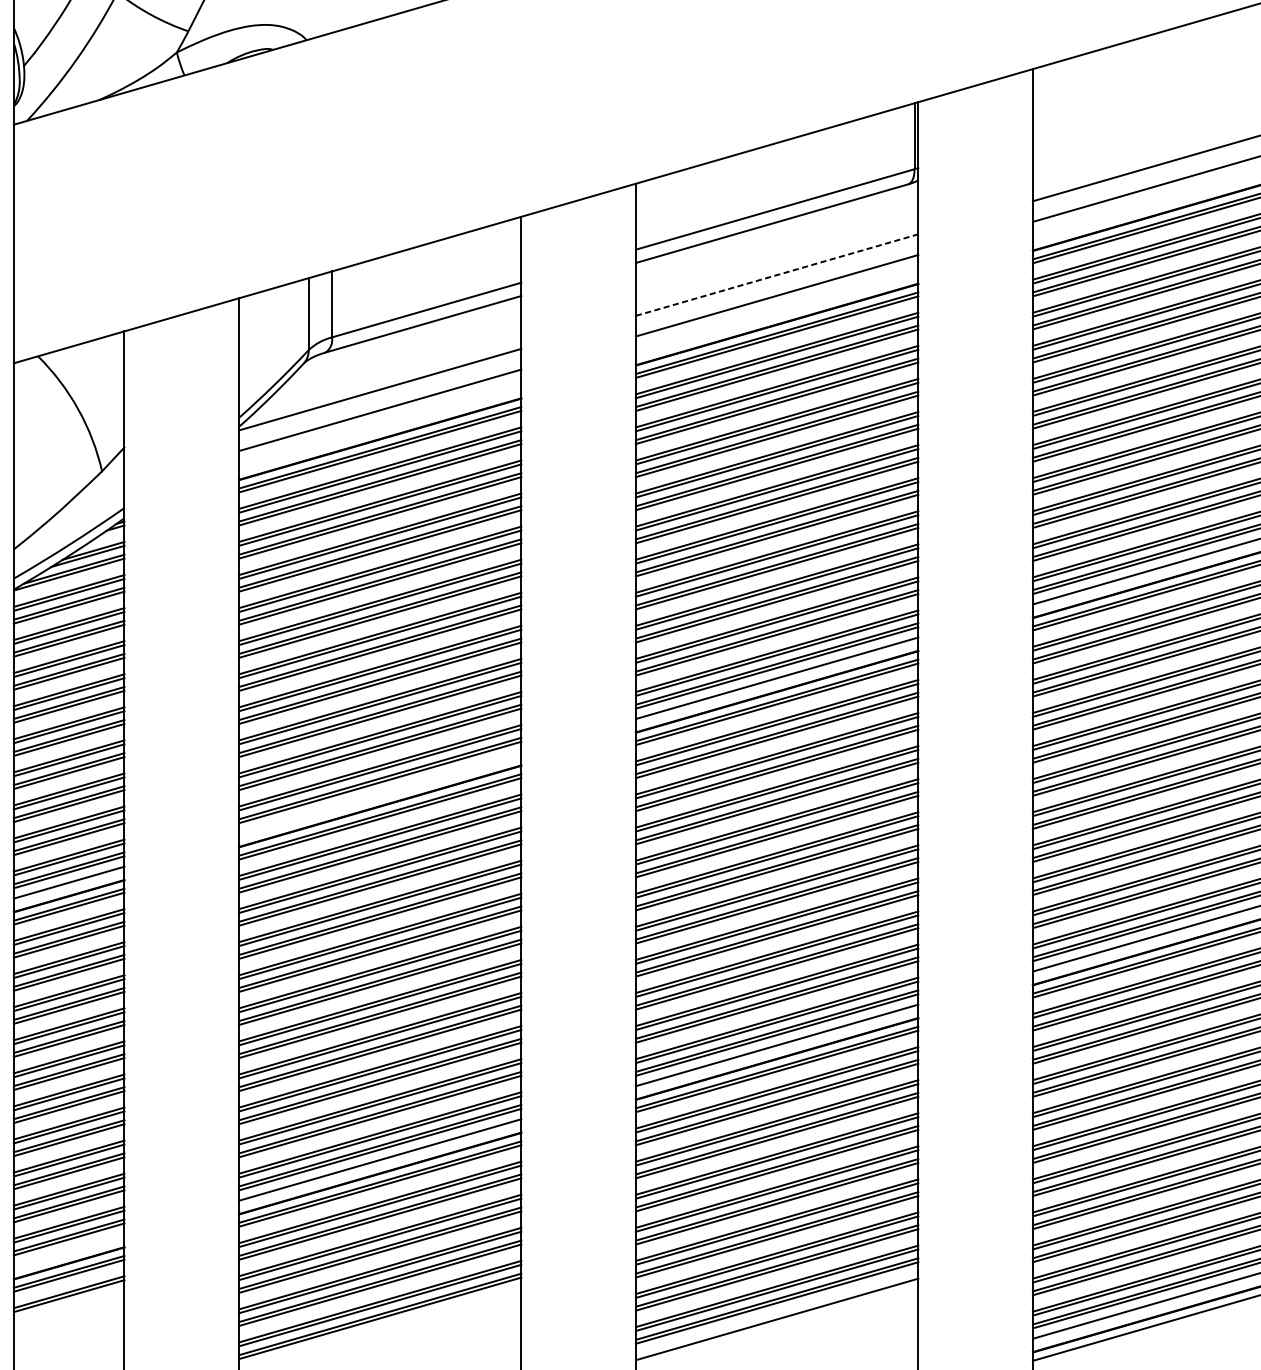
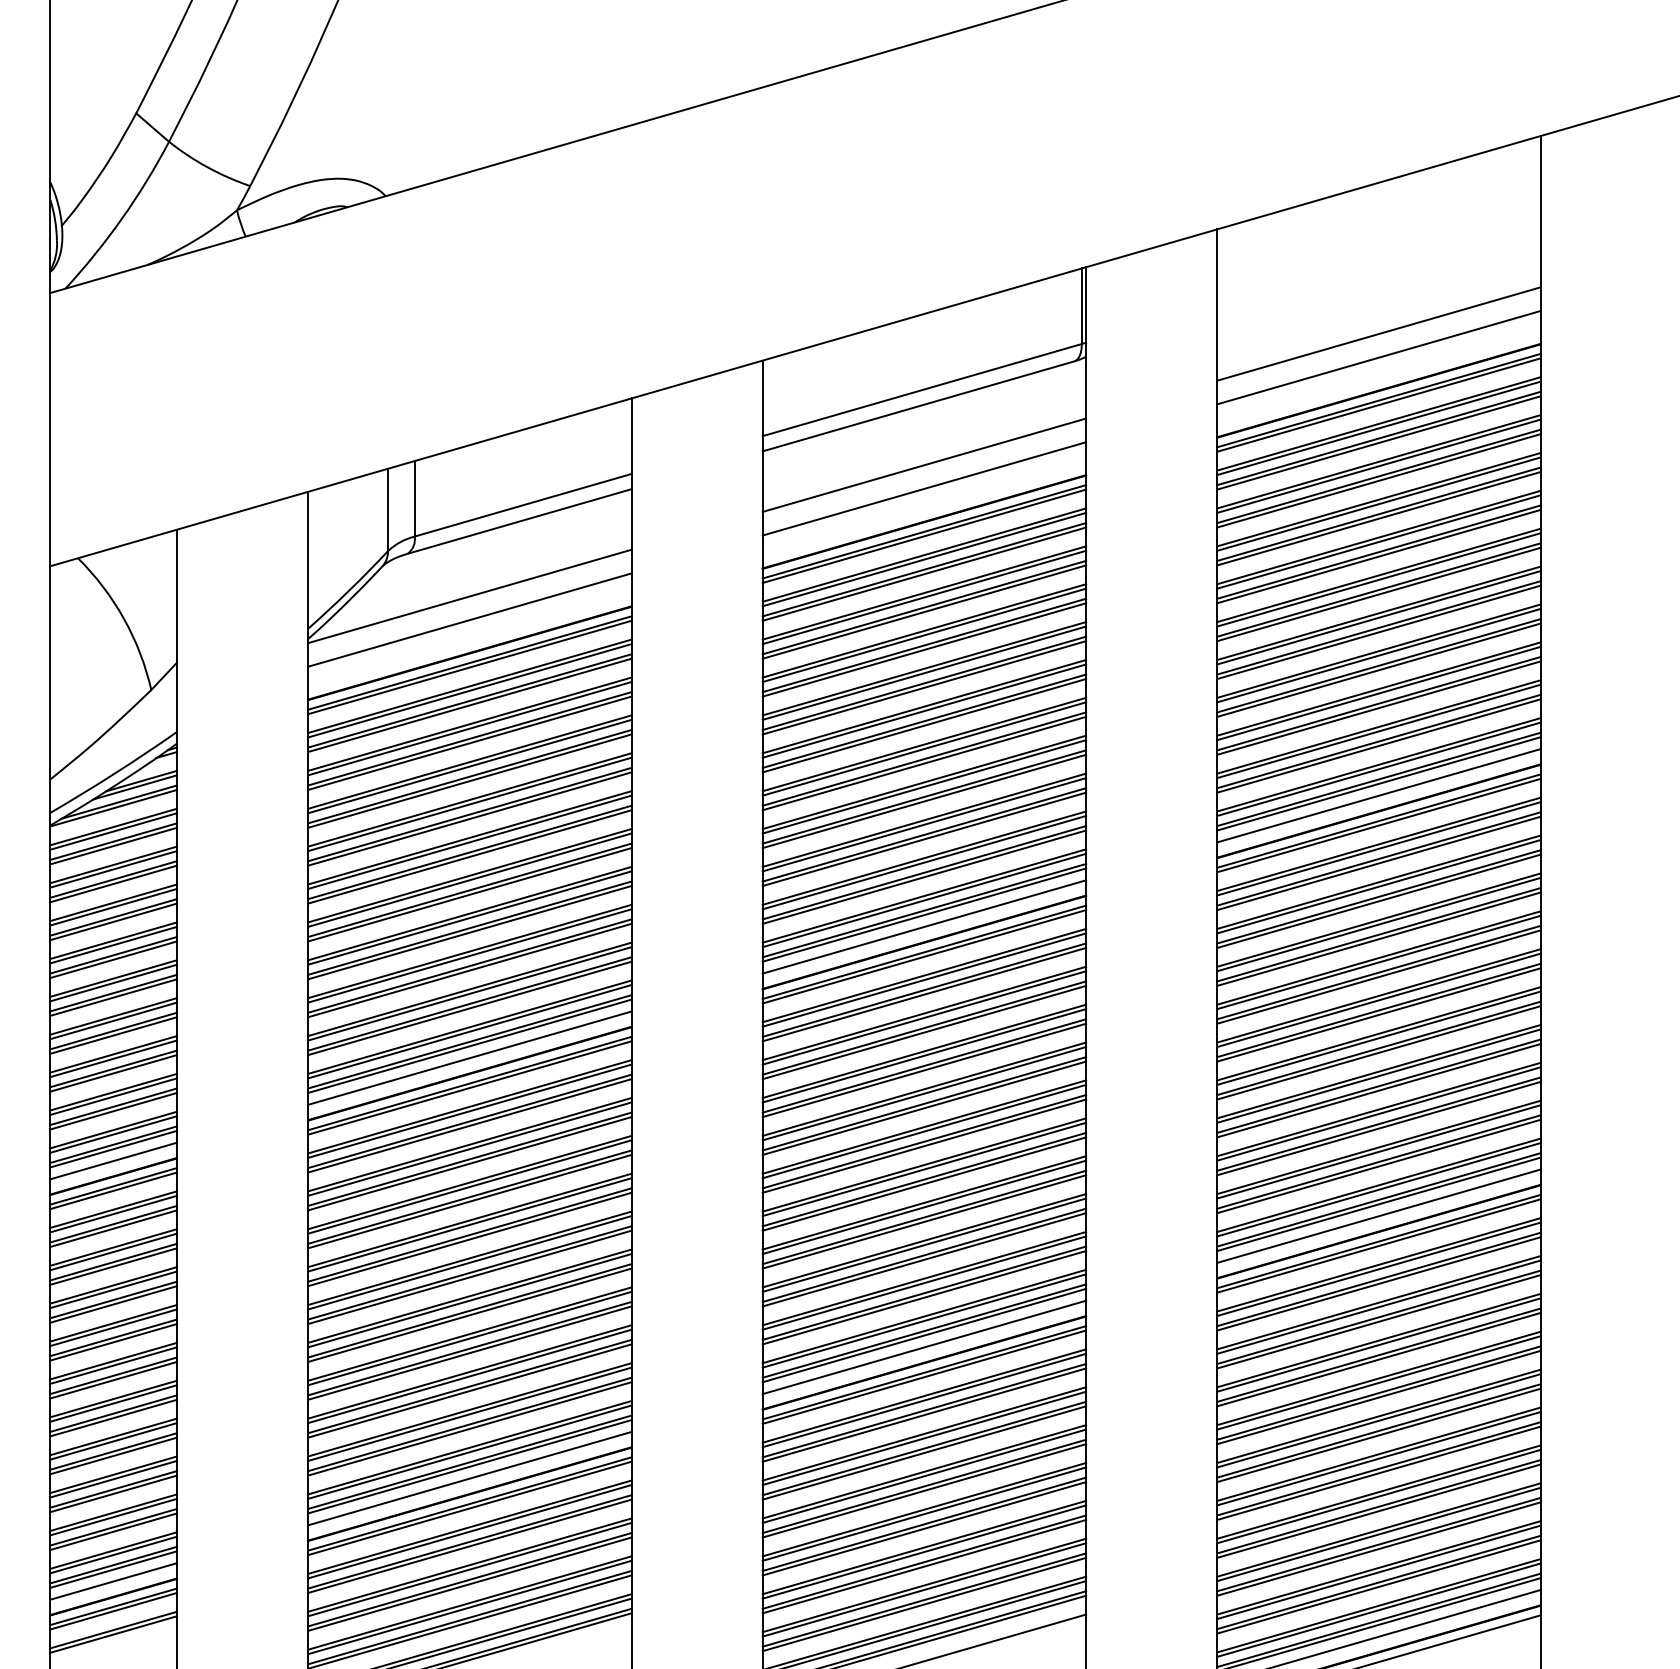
line: (777, 275) -> (924, 465), dashed -> solid
line: (379, 792) -> (469, 1057), added
line: (69, 1249) -> (113, 1581), added

